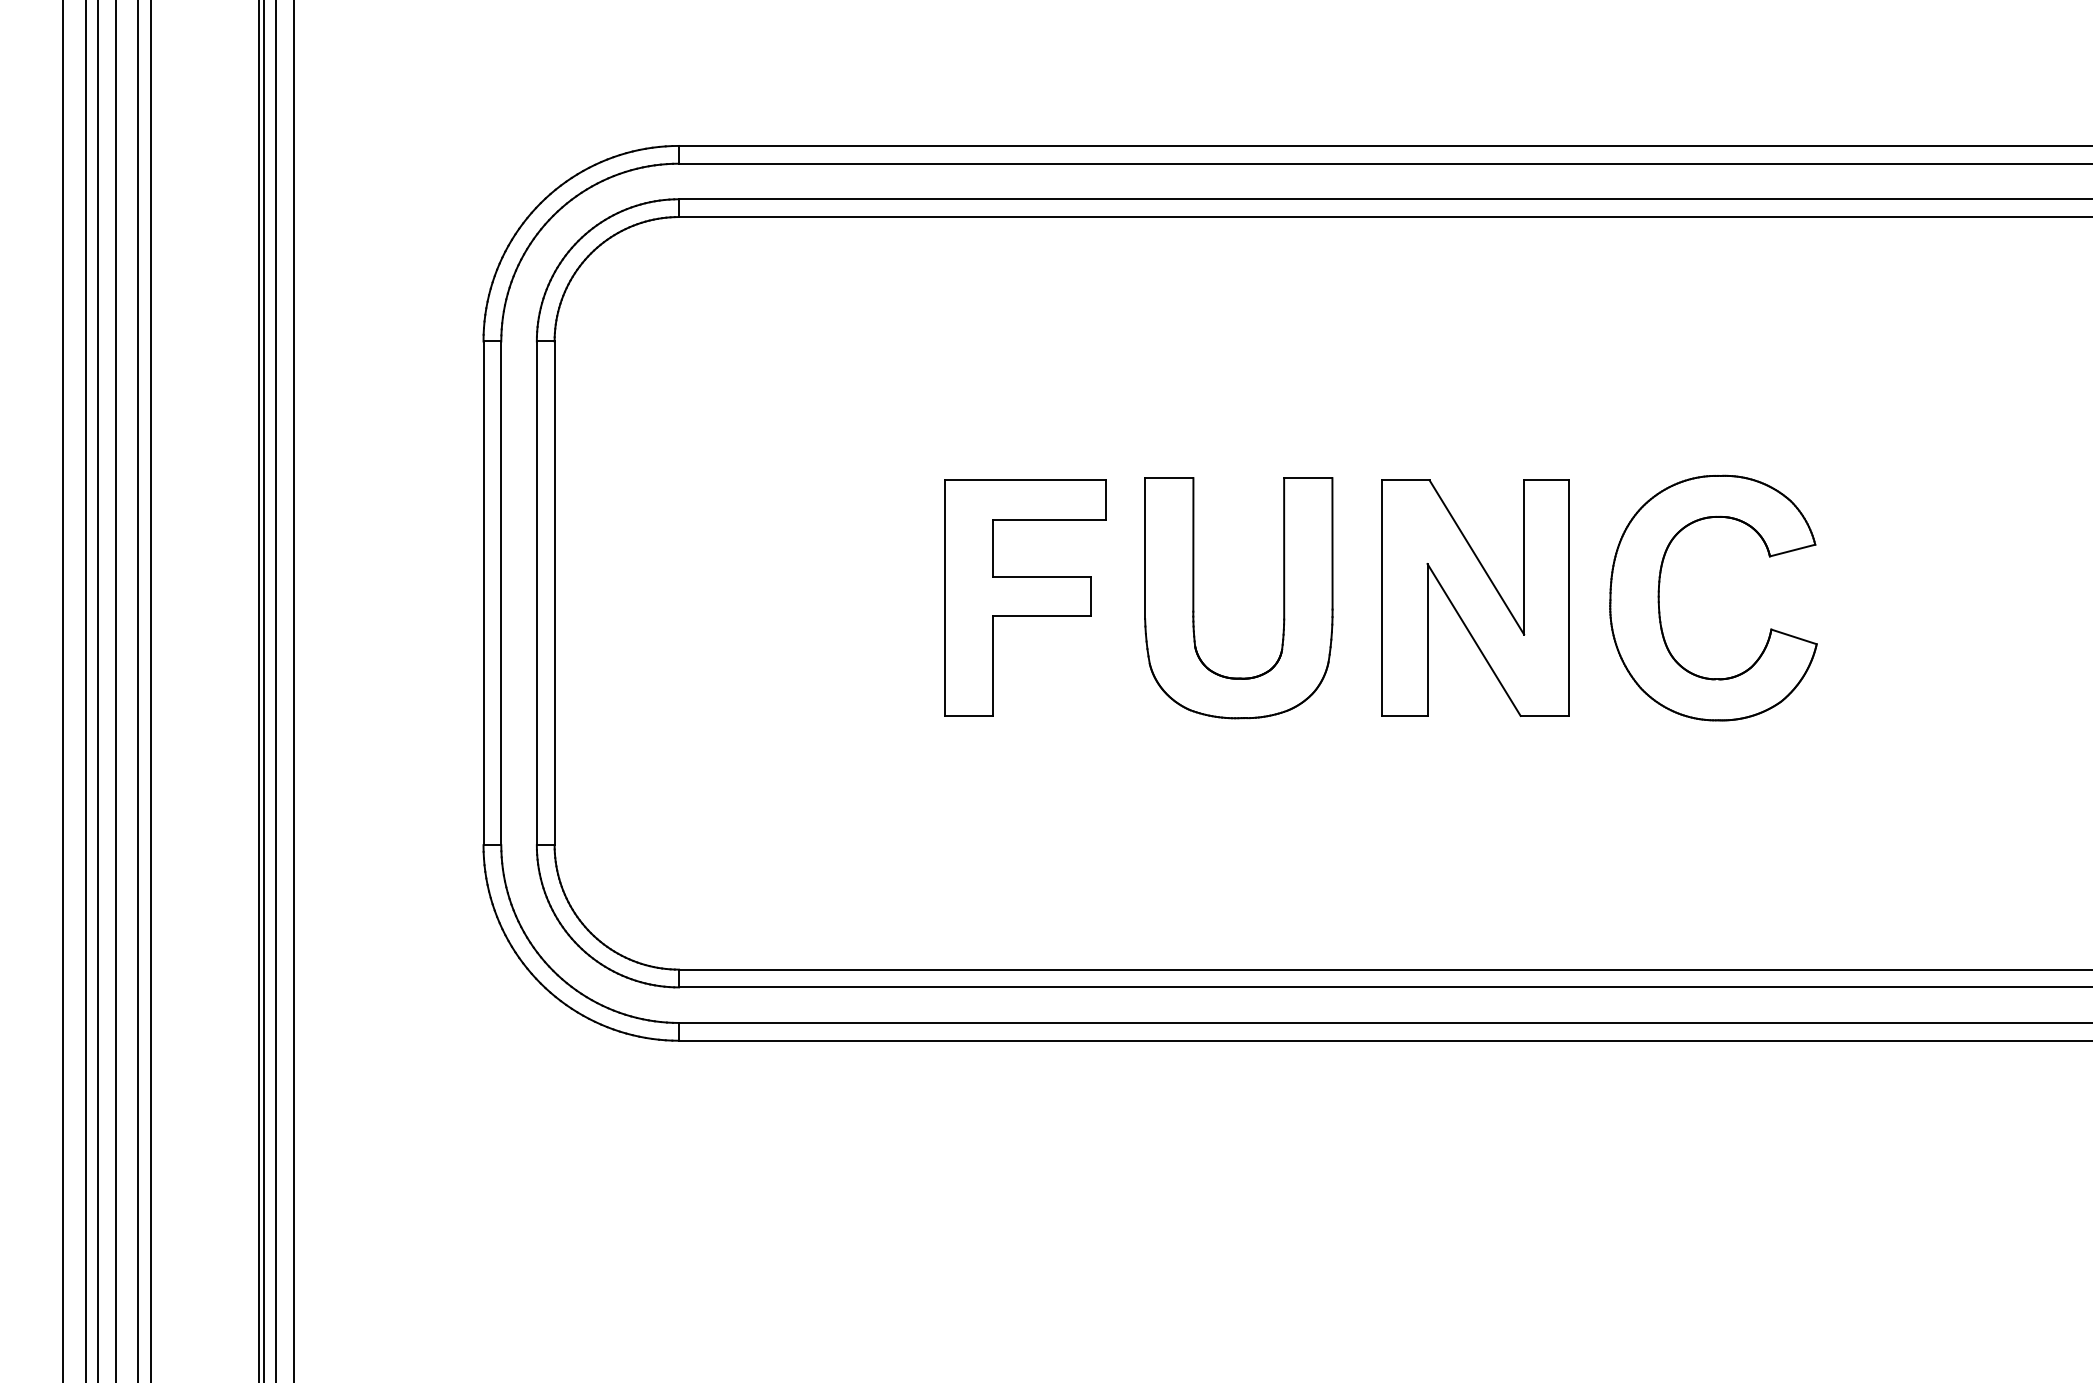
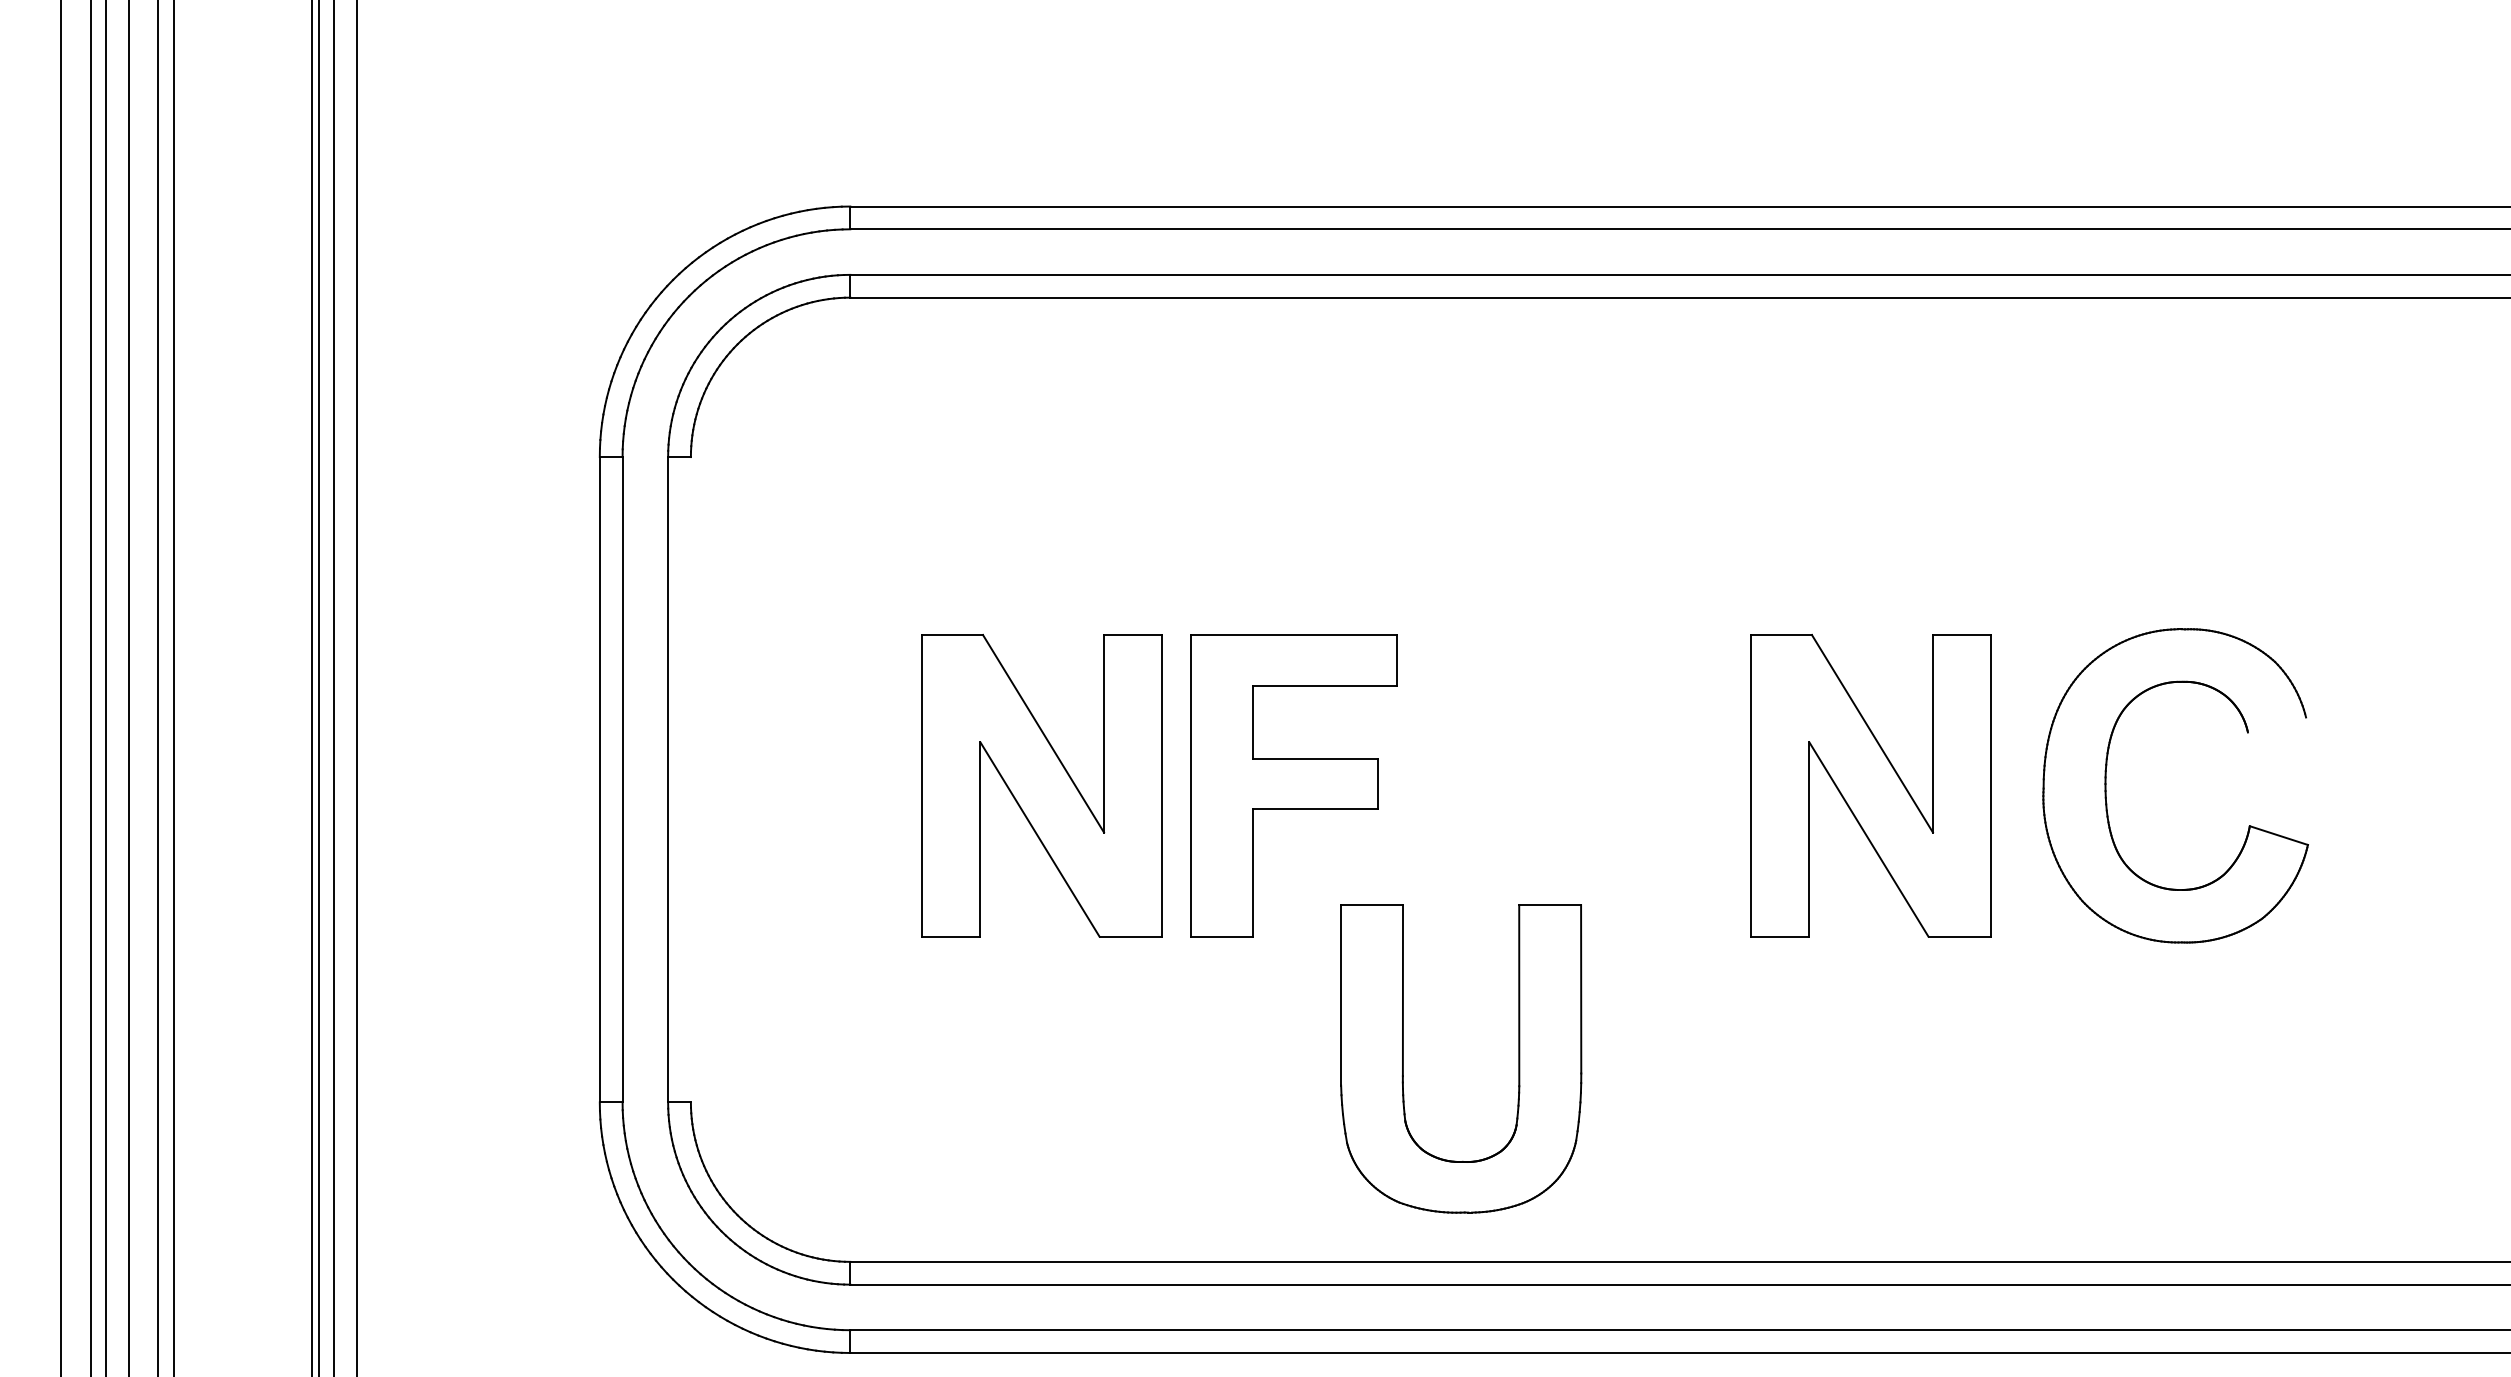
line: (1792, 550) -> (2276, 724), removed
line: (554, 593) -> (690, 779), removed
part: (828, 597) -> (1041, 785), added
part: (1194, 598) -> (1404, 1059), moved

